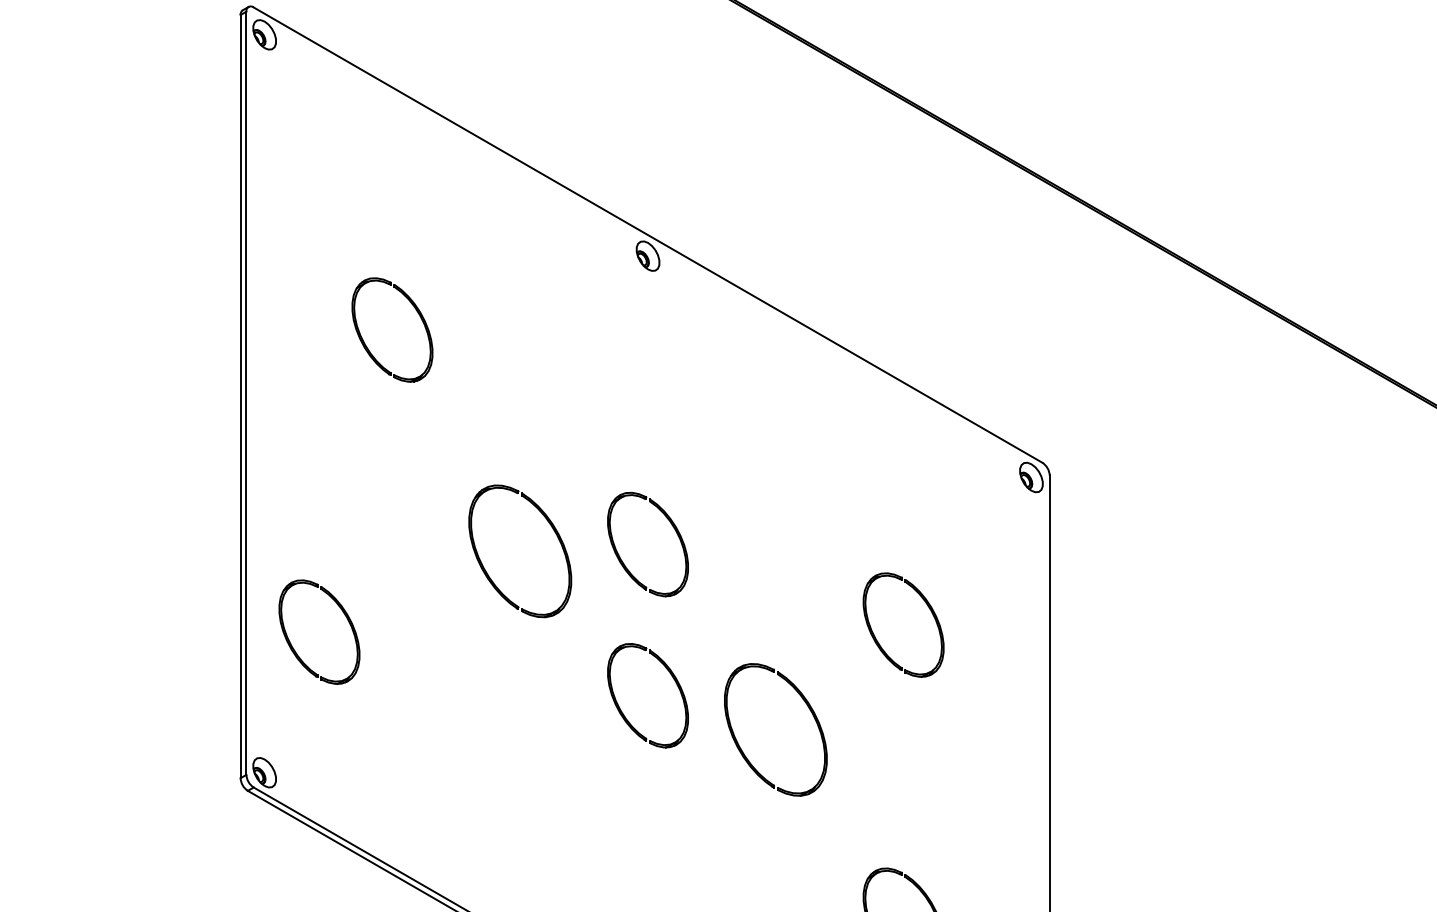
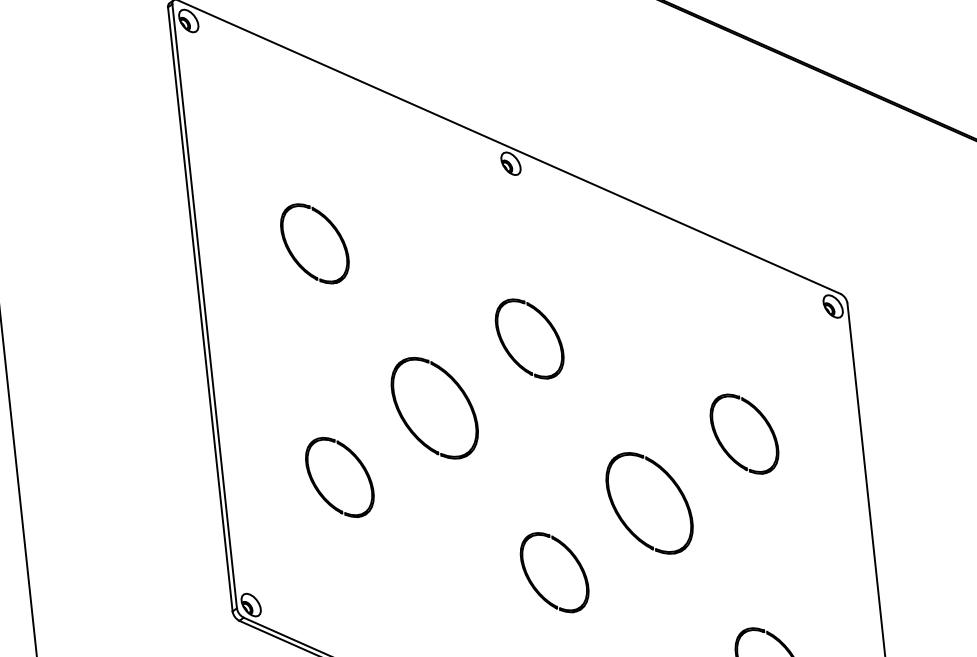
part: (621, 558) -> (509, 352), moved
part: (344, 615) -> (358, 462), moved
part: (622, 711) -> (535, 587), moved
part: (743, 751) -> (625, 523), moved

